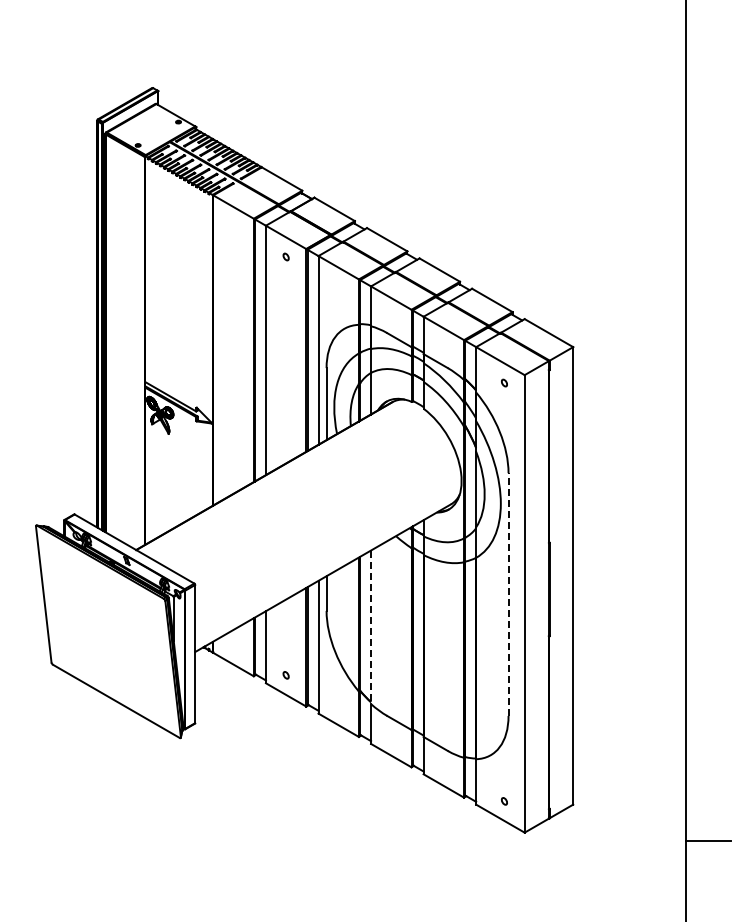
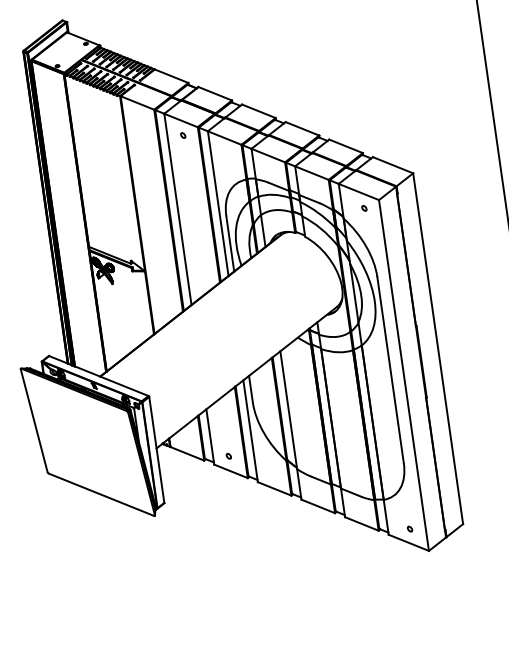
line: (508, 594) -> (390, 370), dashed -> solid
line: (371, 627) -> (289, 410), dashed -> solid

